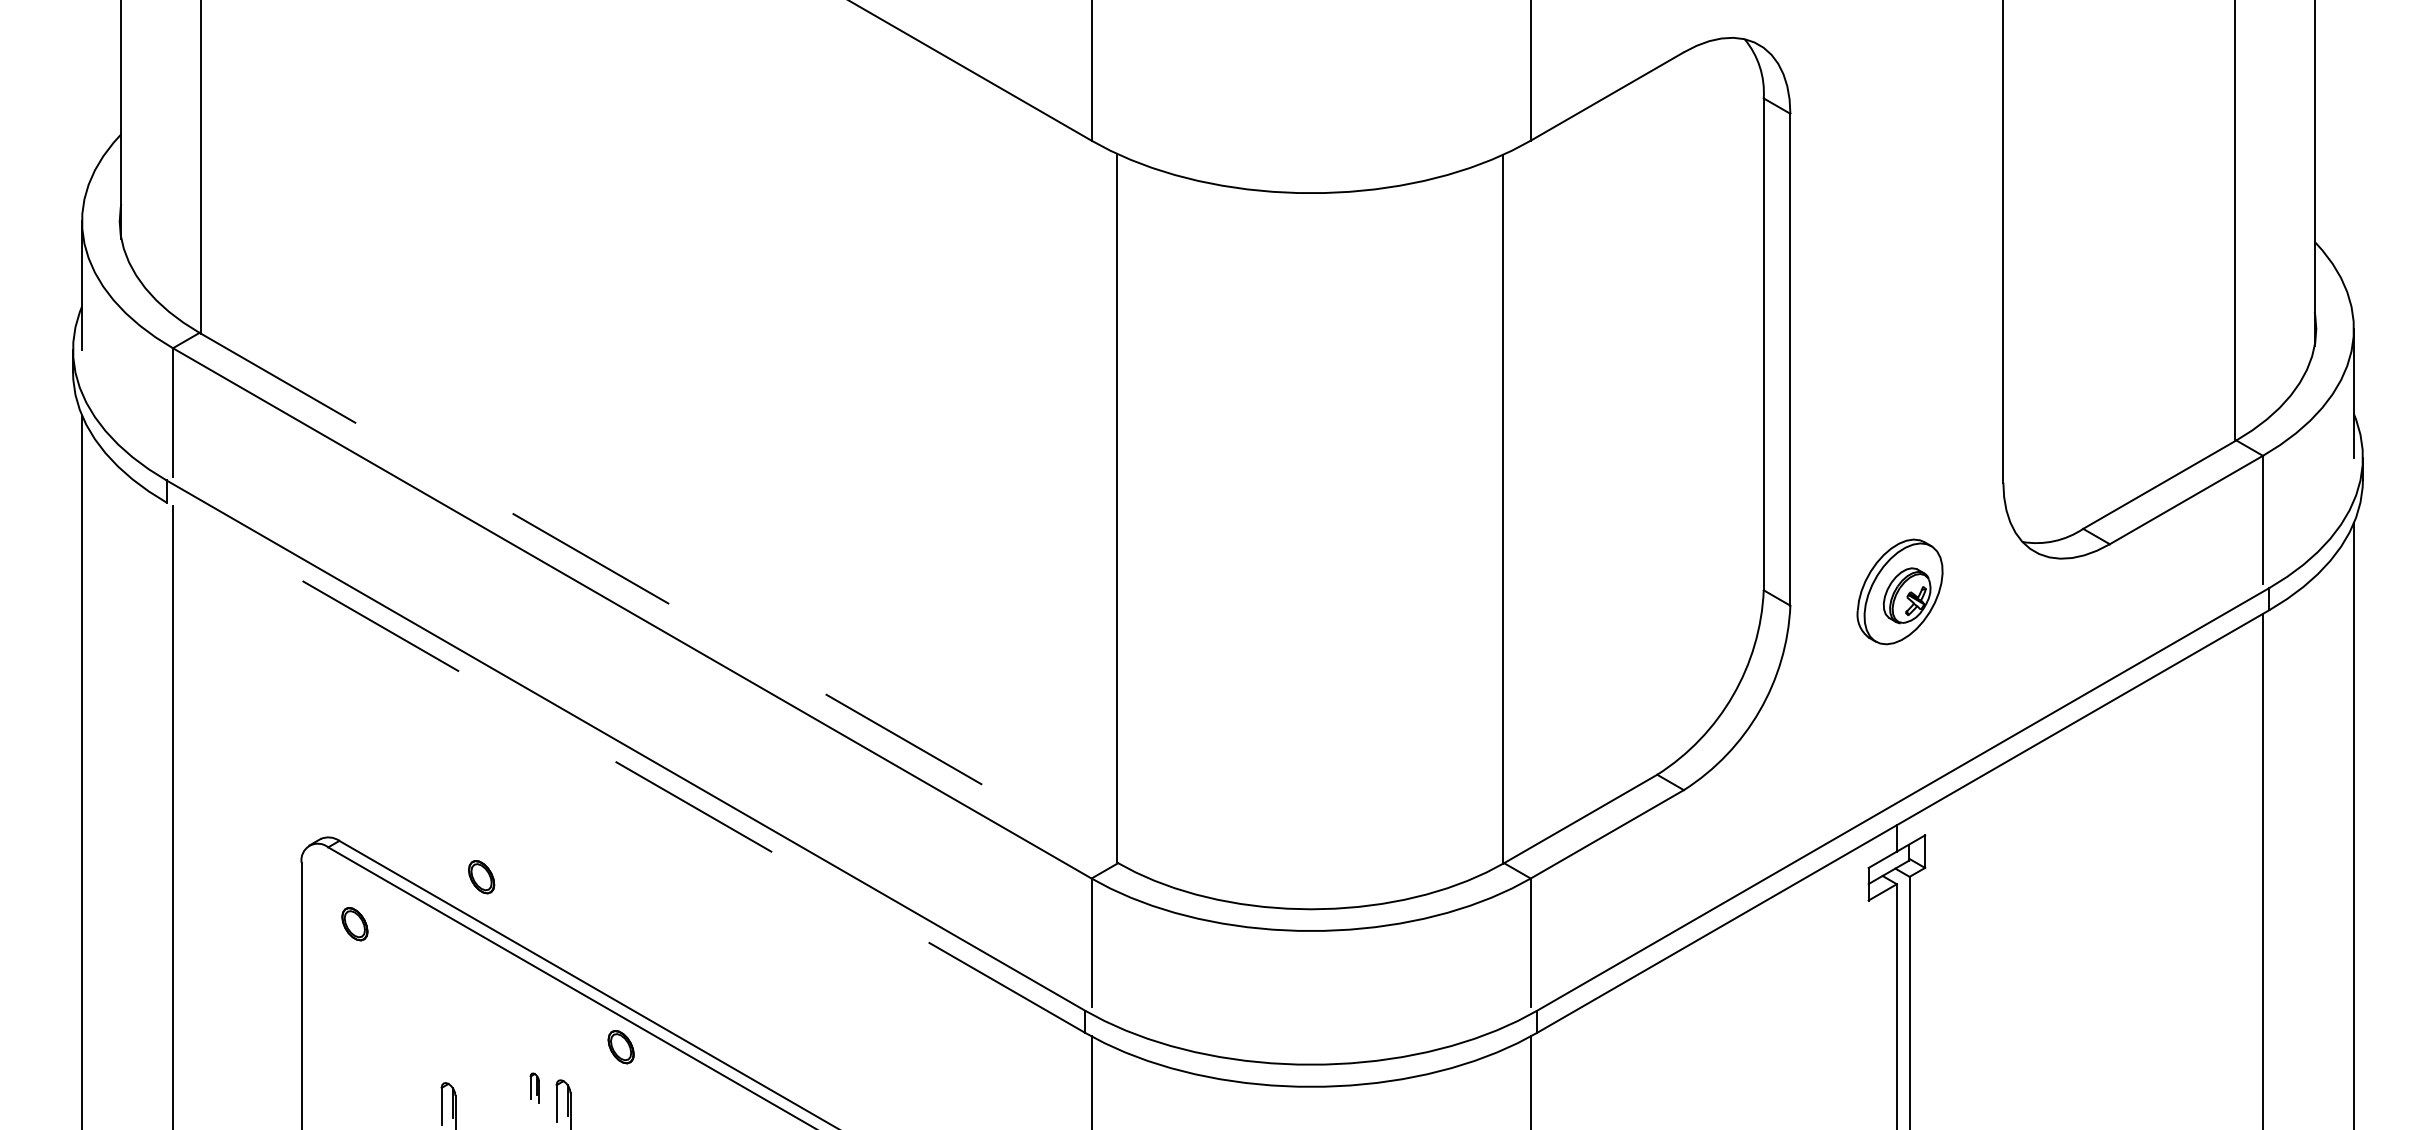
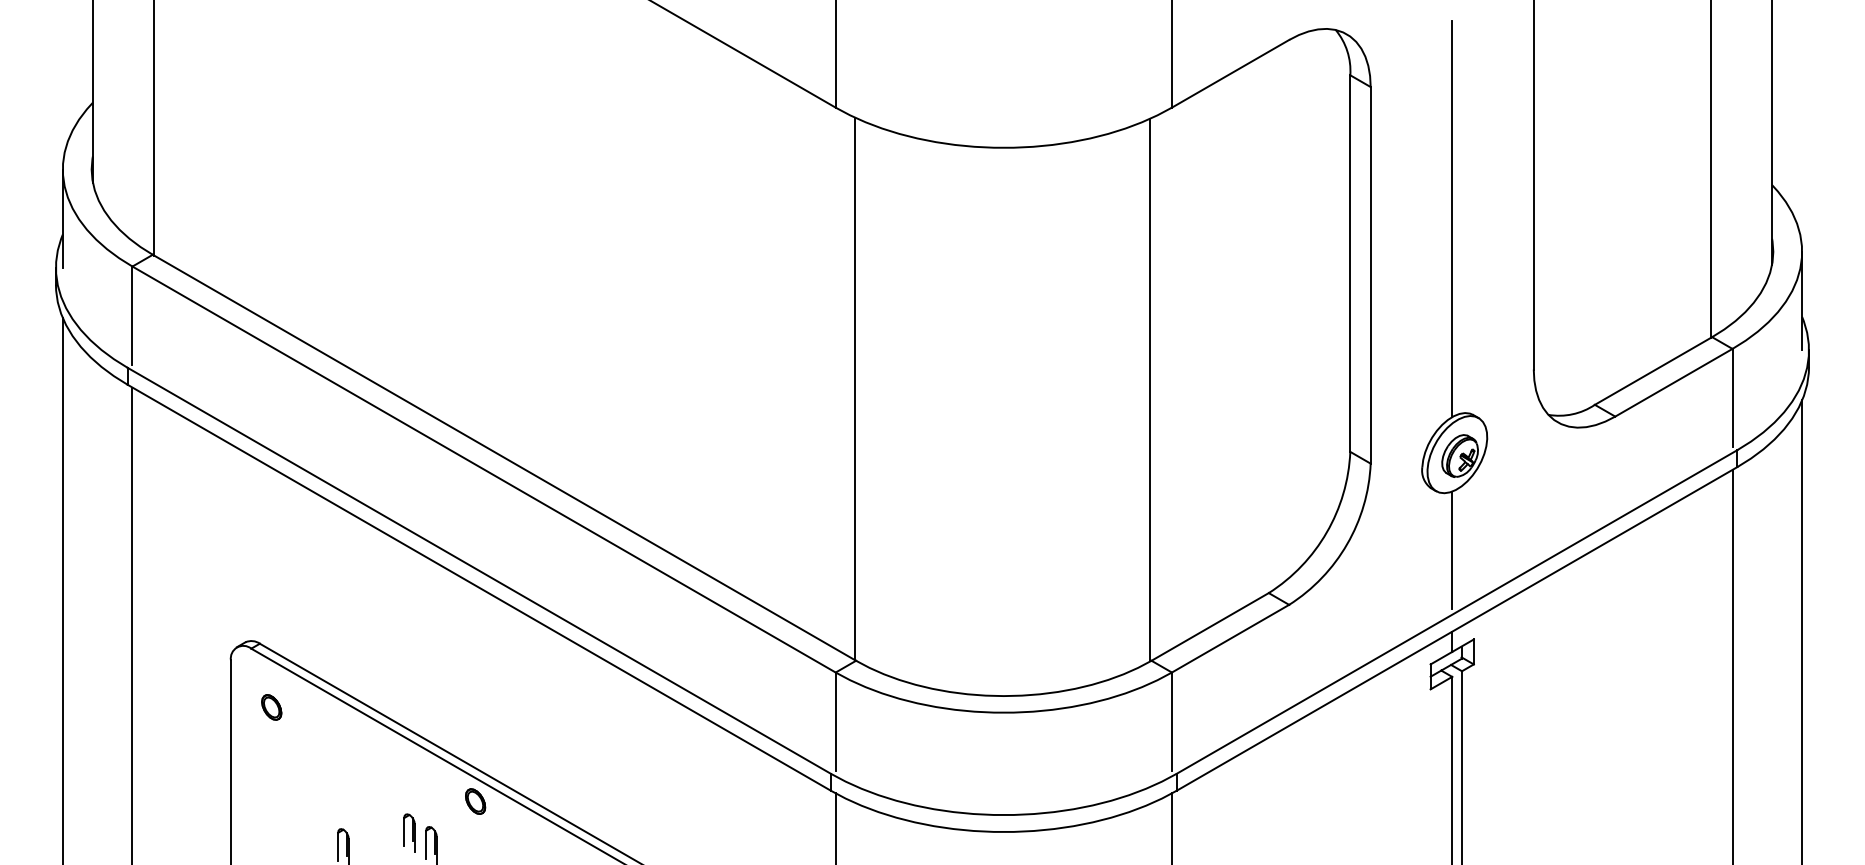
line: (1897, 285) -> (1452, 218), added
line: (658, 598) -> (504, 458), dashed -> solid
line: (1897, 719) -> (1452, 550), added
line: (626, 767) -> (479, 587), dashed -> solid
part: (481, 877) -> (368, 671), removed
part: (534, 1087) -> (409, 832), size x1.67

